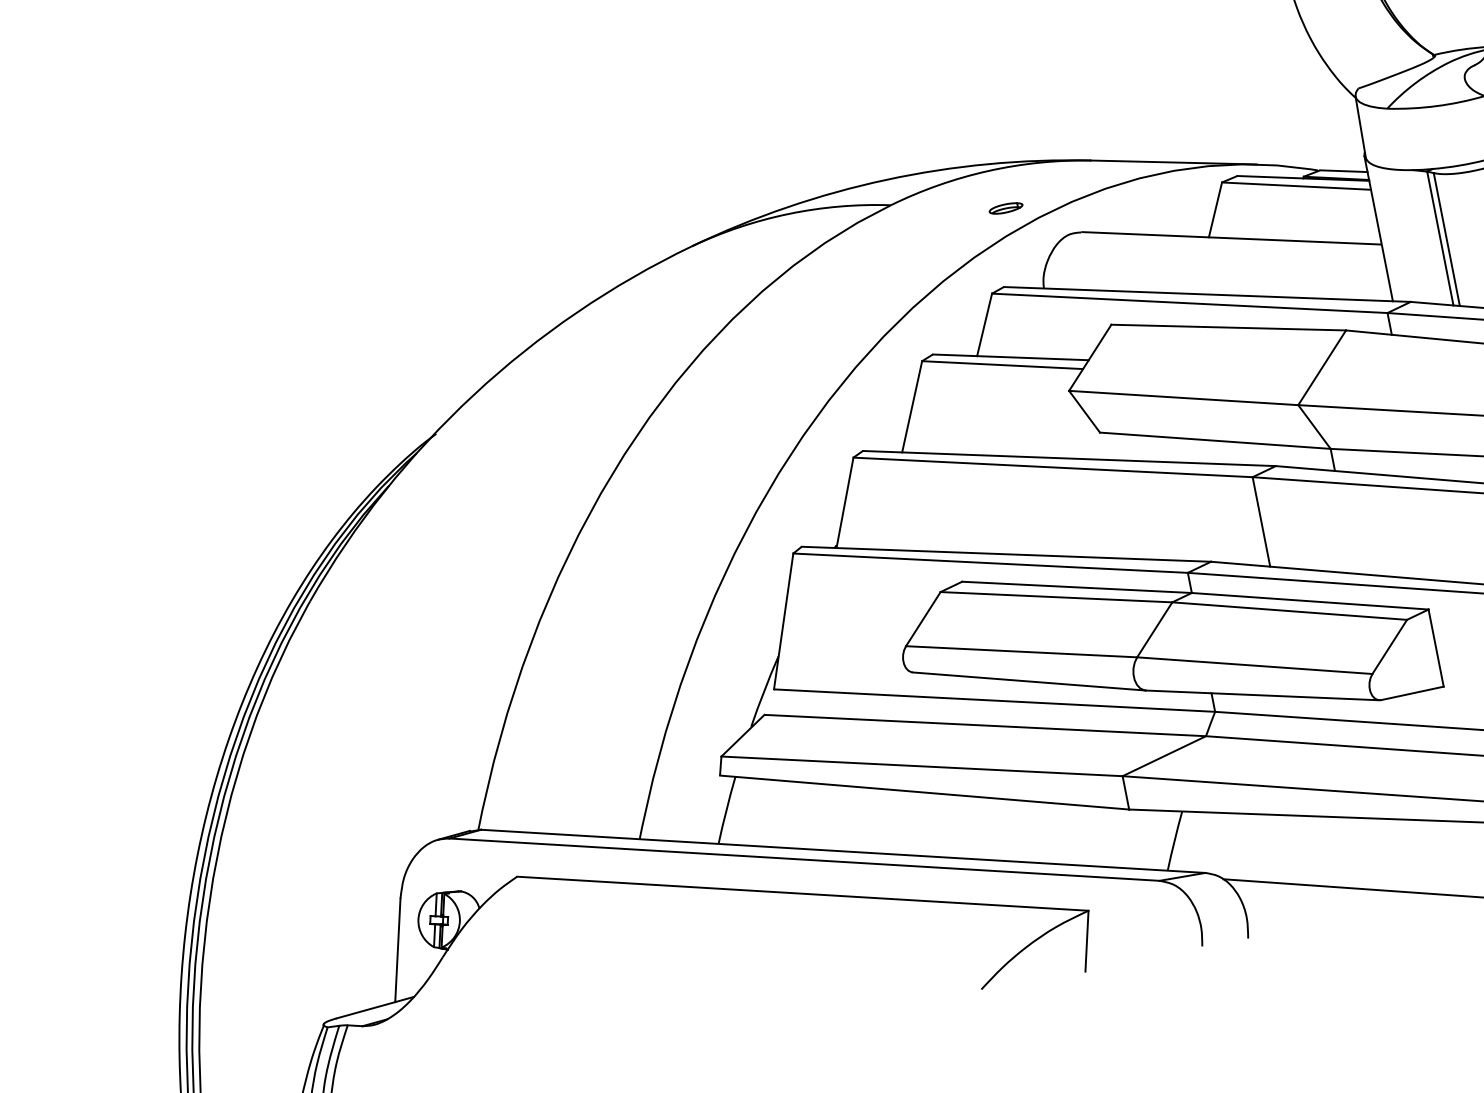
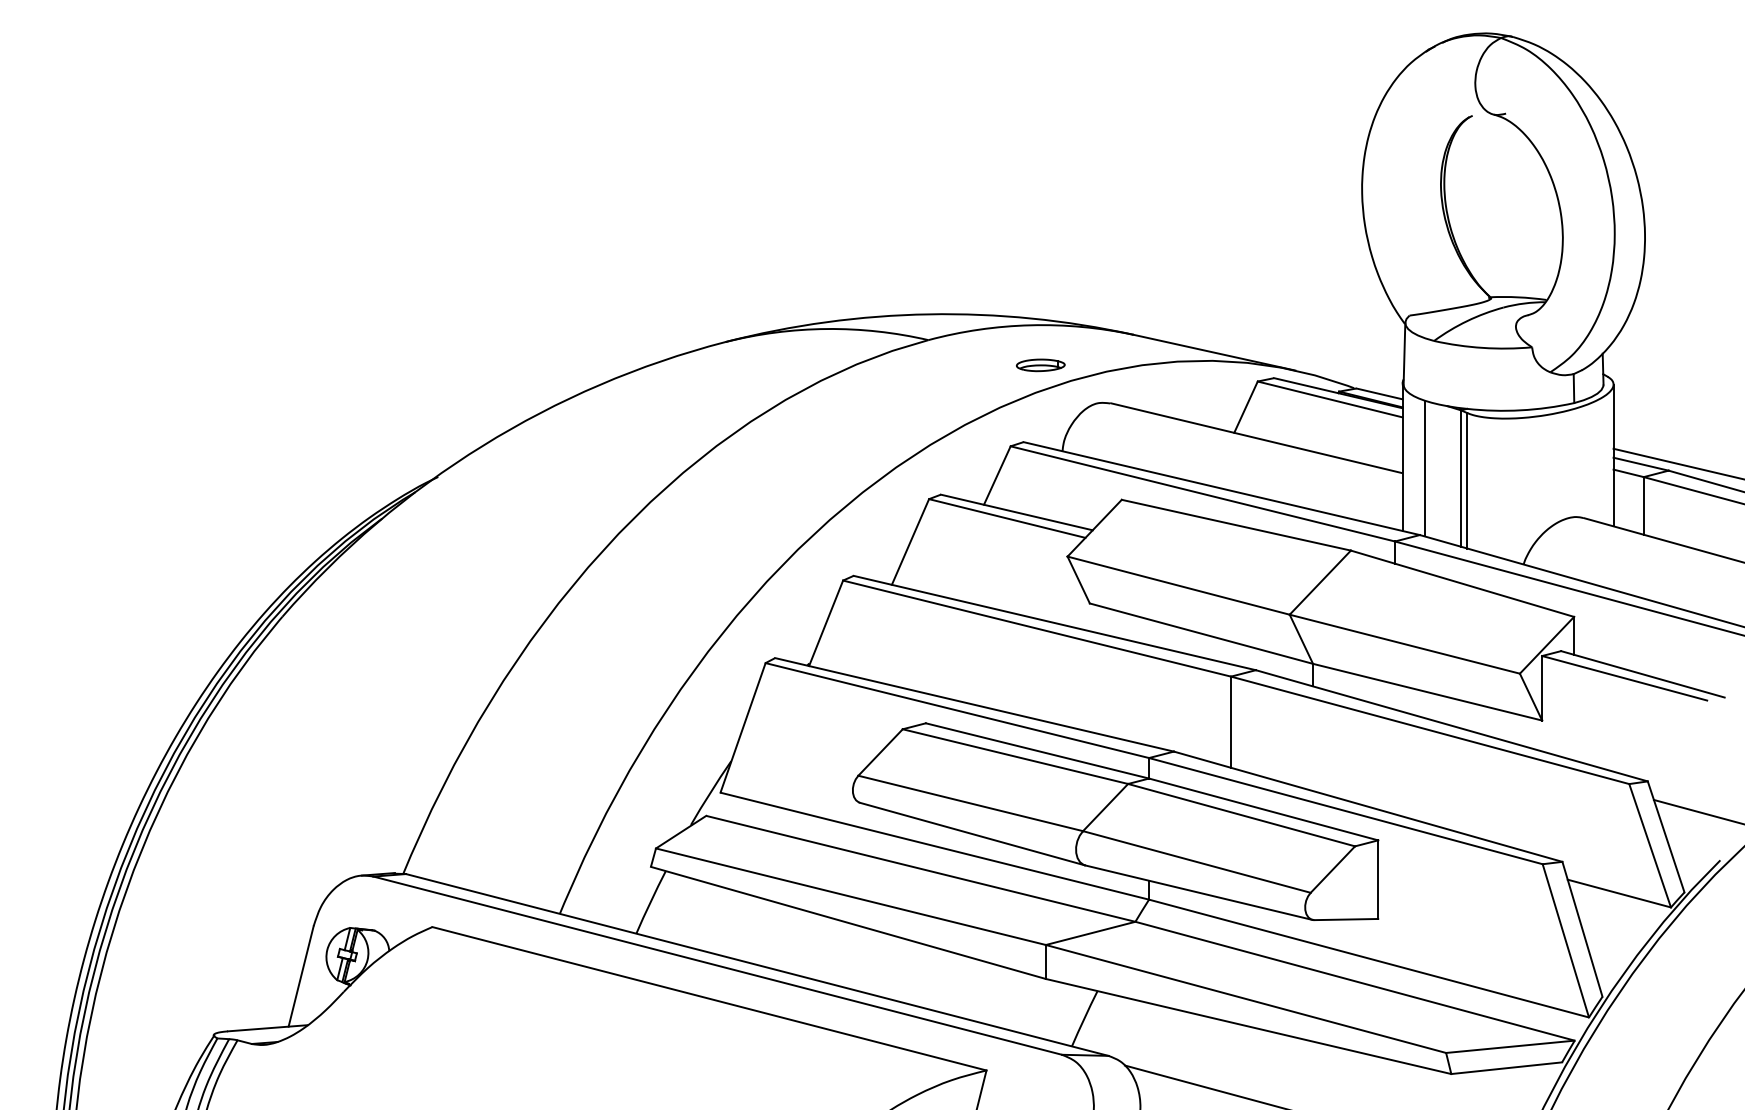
part: (1005, 208) -> (1040, 365), size x1.43
line: (1402, 235) -> (1424, 468), added

